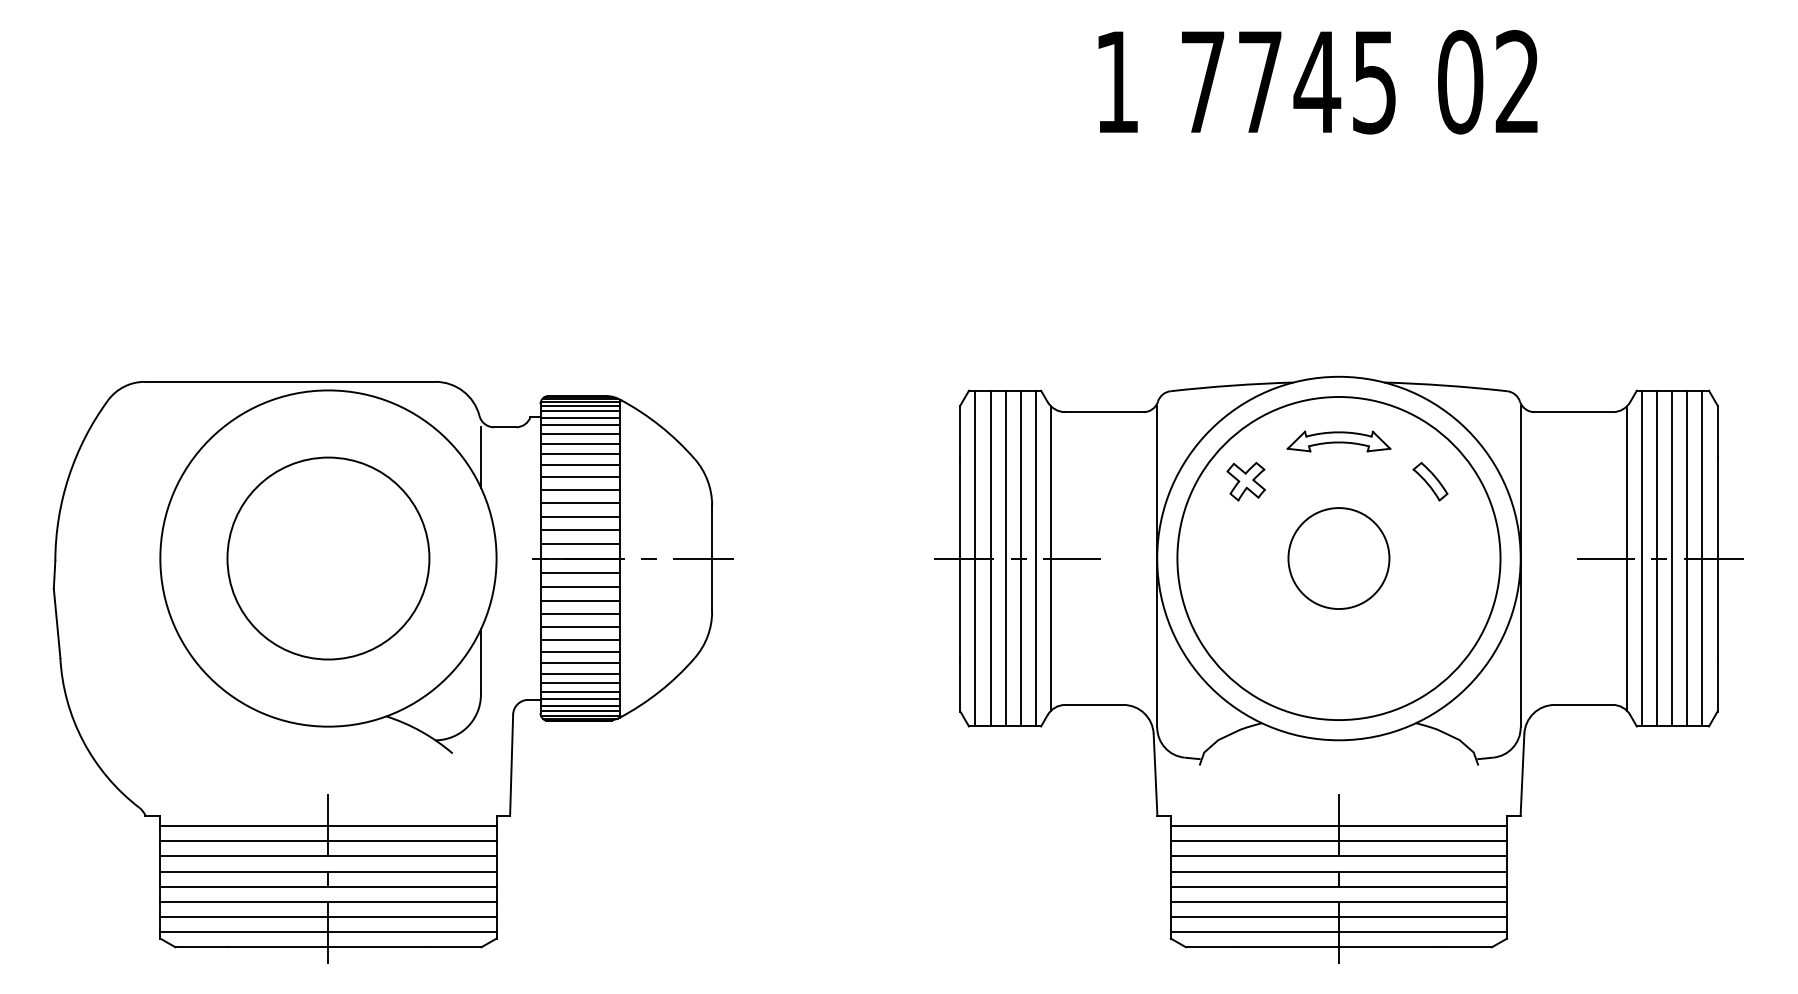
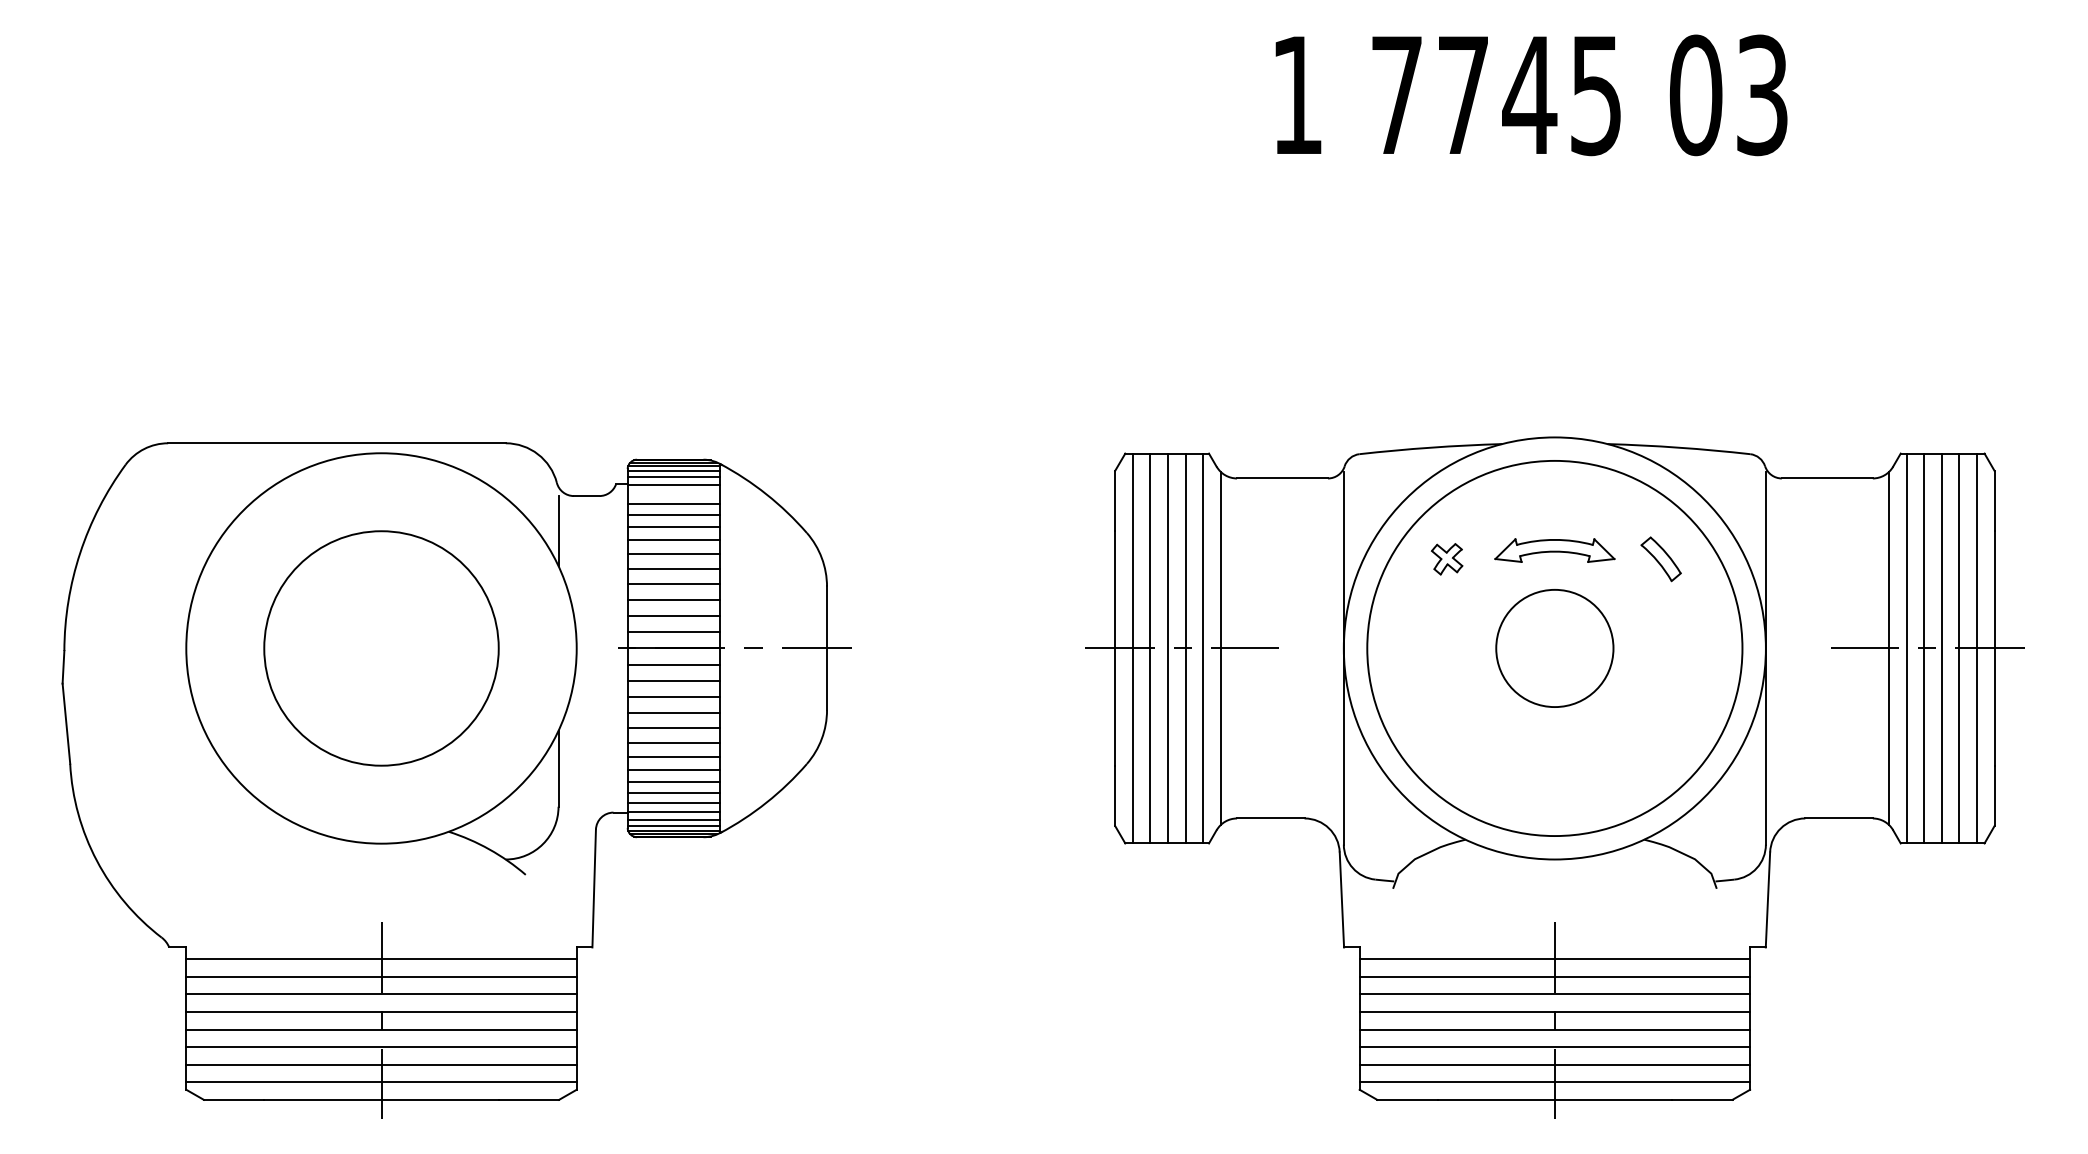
text: (1517, 82) -> (1762, 95), 02 -> 03
line: (579, 425) -> (673, 493), removed
part: (1338, 441) -> (1554, 550), moved
part: (1245, 481) -> (1446, 559), size x0.7

